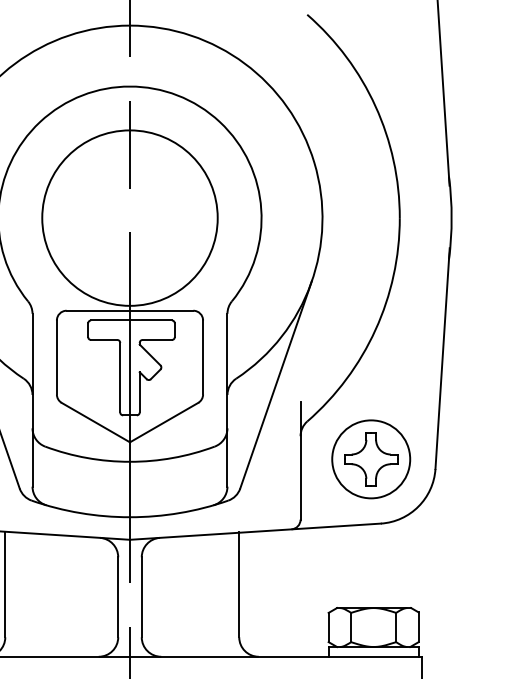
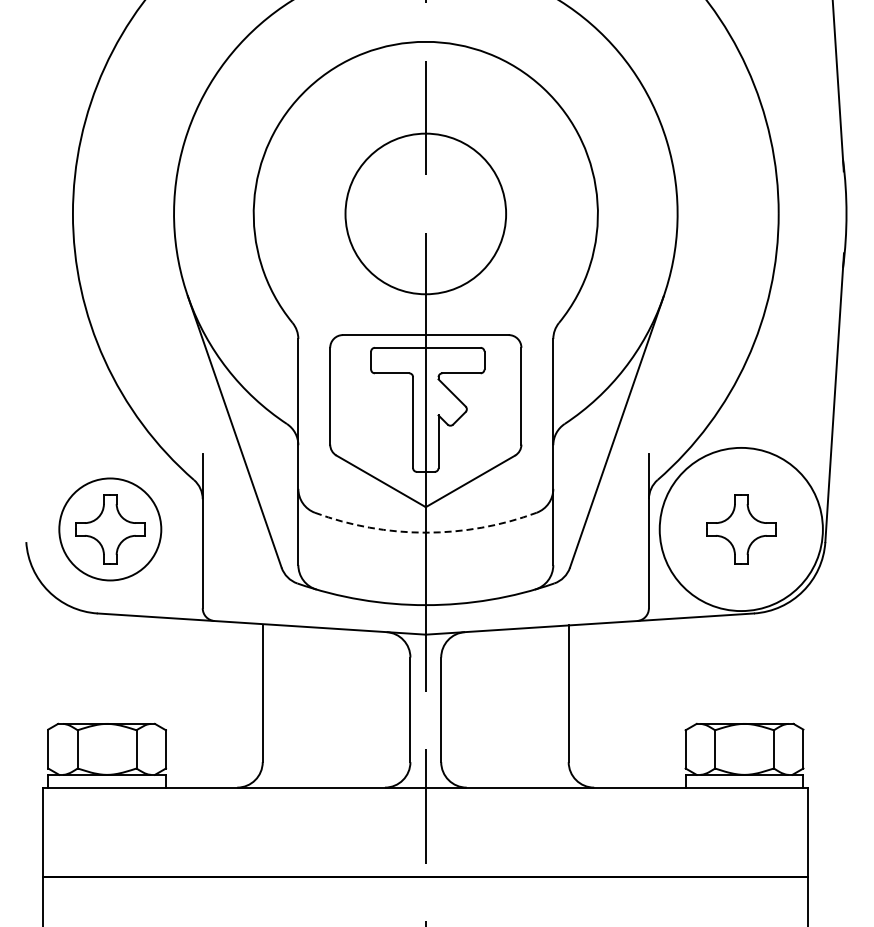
circle: (129, 217) -> (425, 213), size x0.7
circle: (371, 459) -> (741, 529), size x1.6
arc: (129, 461) -> (425, 532), solid -> dashed

